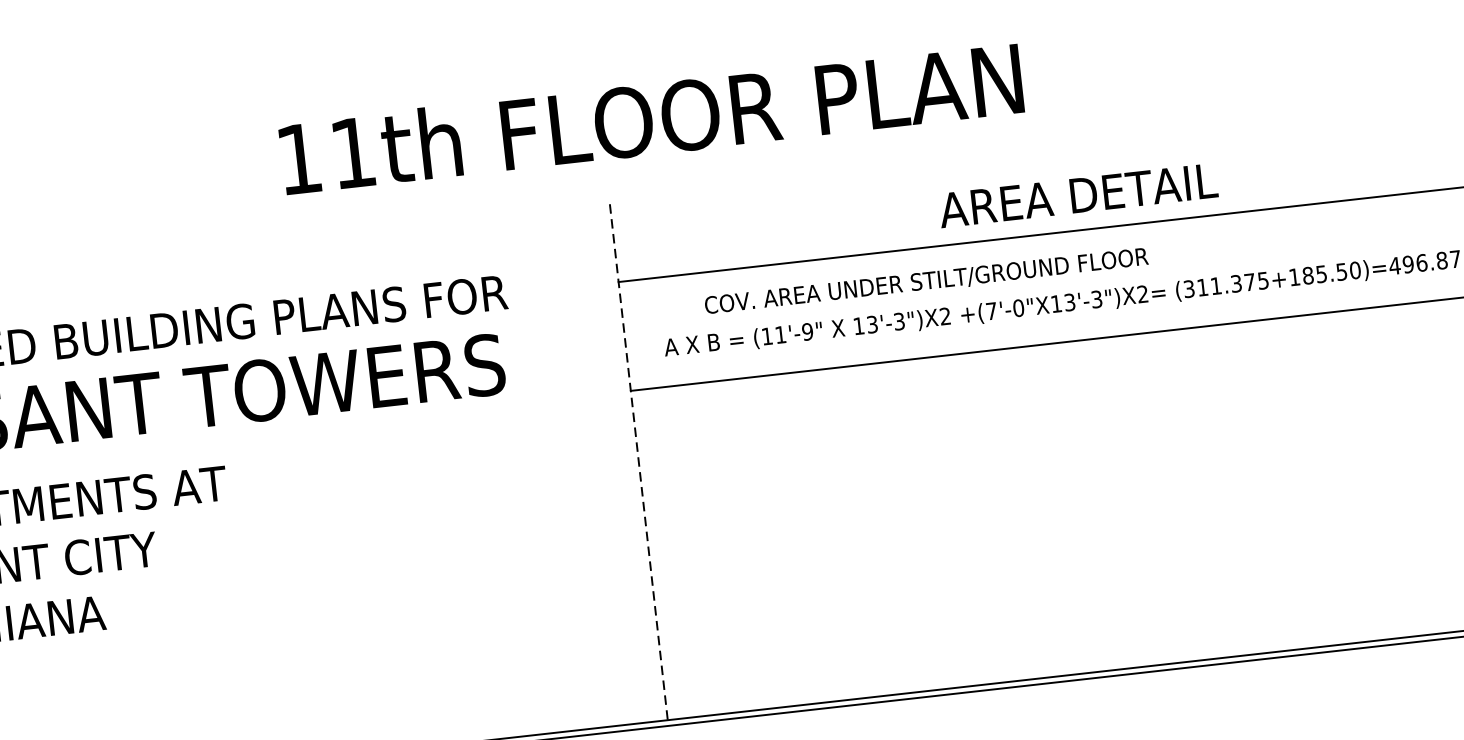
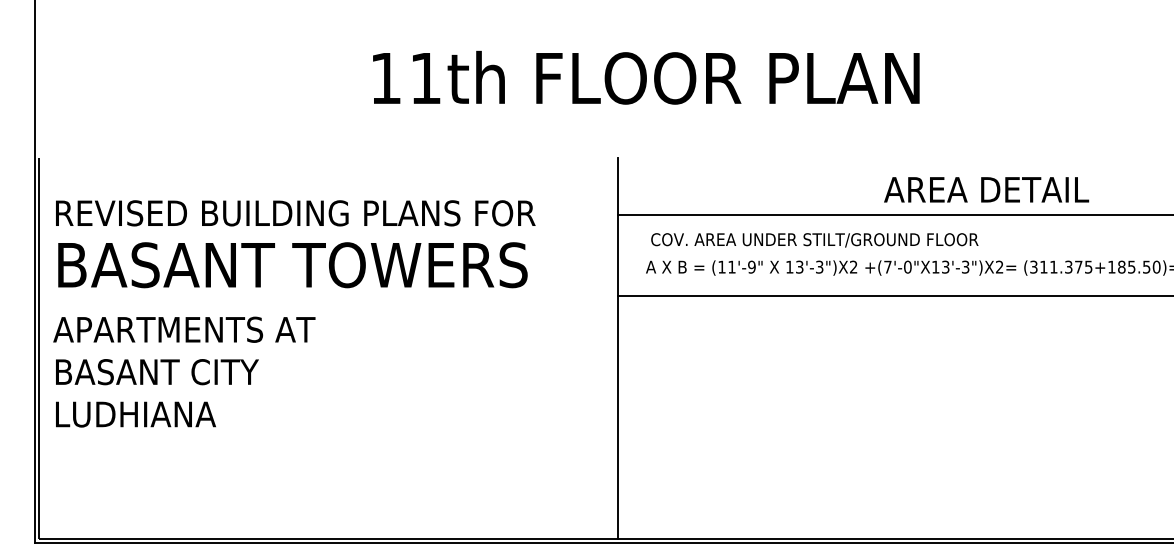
text: (651, 118) -> (646, 77), moved
text: (1078, 195) -> (986, 189), moved
text: (926, 282) -> (814, 240), moved
line: (639, 462) -> (618, 348), dashed -> solid

